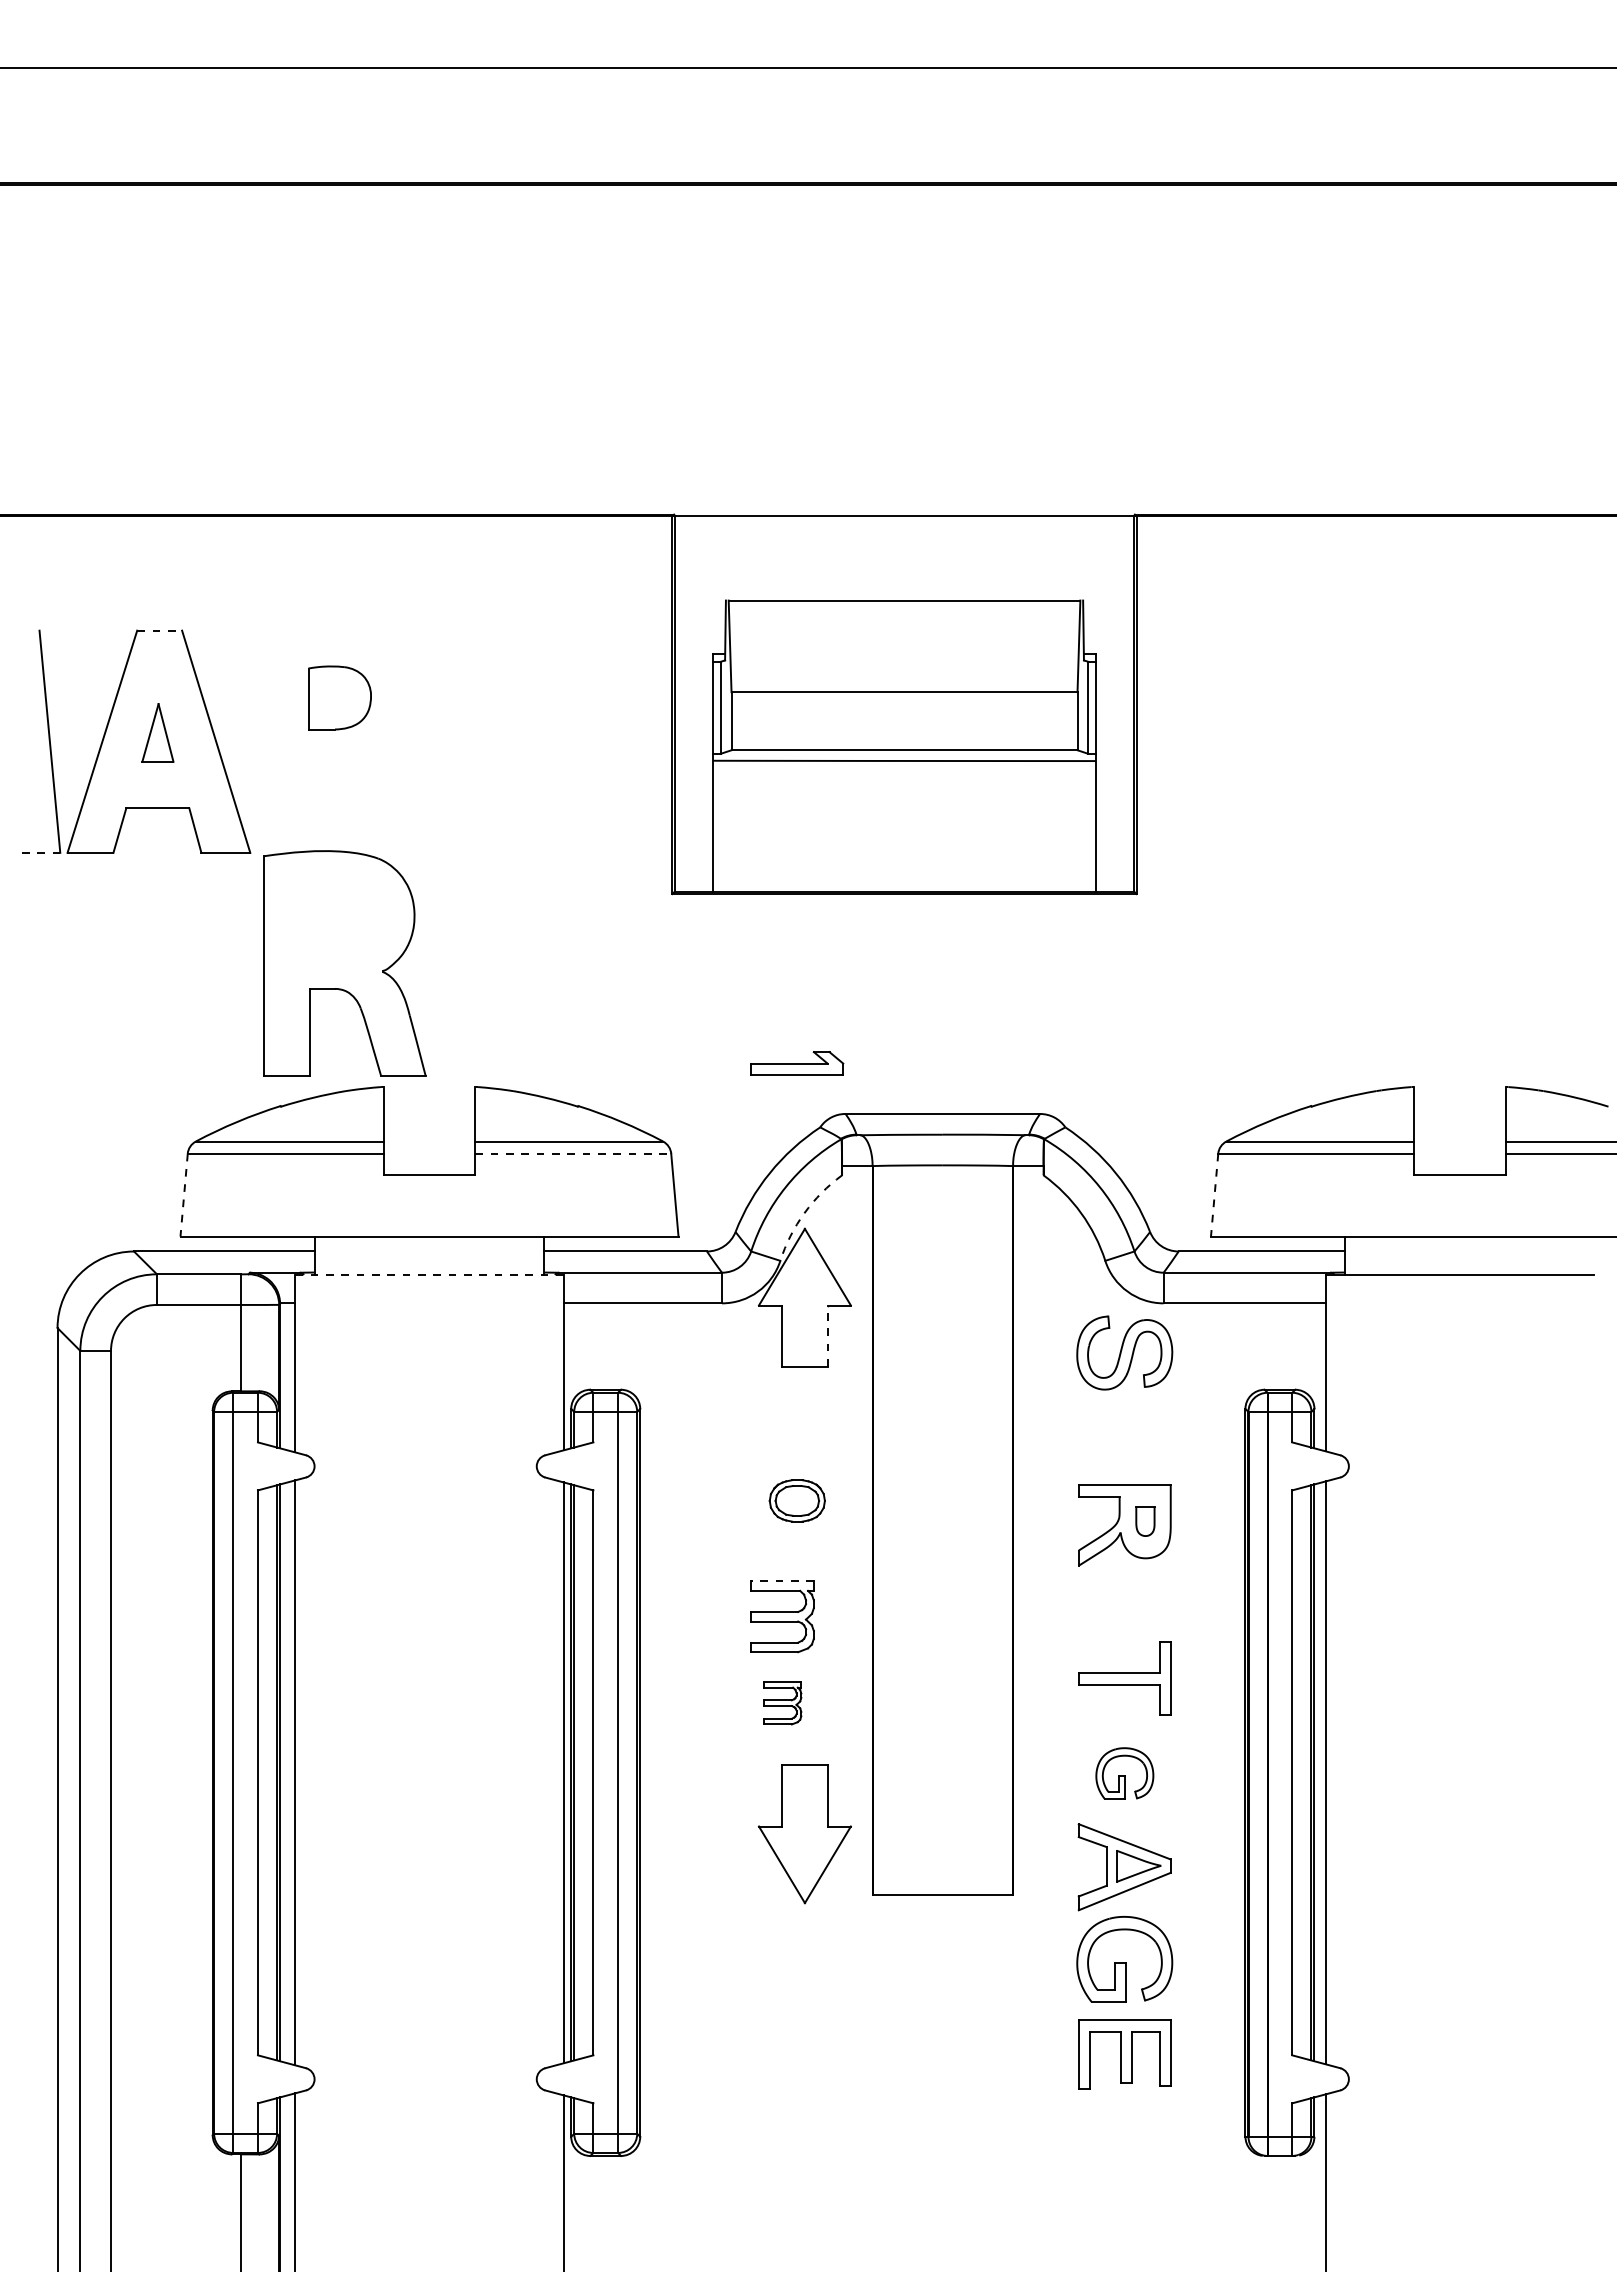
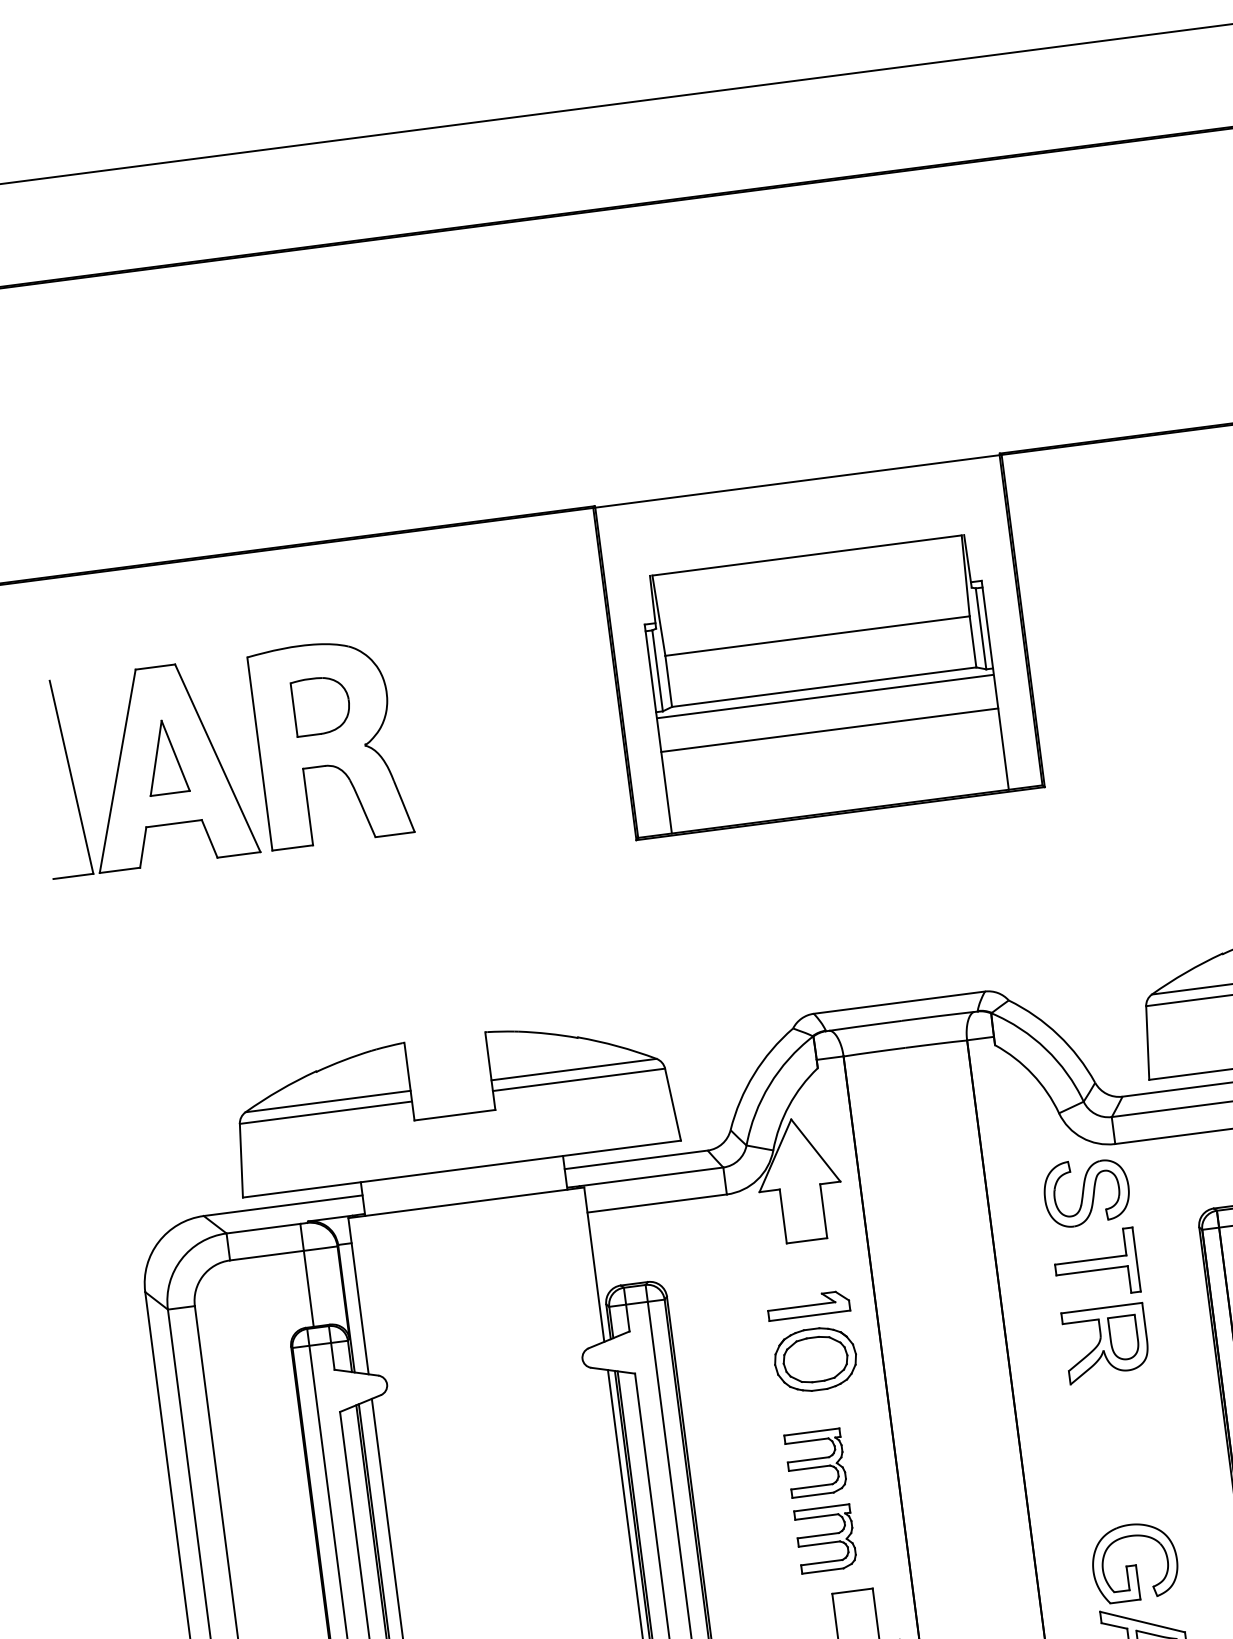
line: (160, 630) -> (156, 666), dashed -> solid
part: (157, 732) -> (165, 756), size x1.43
line: (904, 799) -> (829, 730), added
line: (37, 852) -> (73, 876), dashed -> solid
part: (344, 963) -> (330, 742), moved
part: (797, 1063) -> (808, 1305), moved
line: (573, 1153) -> (579, 1079), dashed -> solid
line: (184, 1195) -> (241, 1161), dashed -> solid
line: (1214, 1195) -> (1147, 1043), dashed -> solid
arc: (804, 1213) -> (789, 1106), dashed -> solid
line: (429, 1274) -> (466, 1202), dashed -> solid
line: (827, 1336) -> (823, 1211), dashed -> solid
part: (797, 1500) -> (815, 1359), size x1.67
part: (1145, 1521) -> (1124, 1337), size x1.67
line: (782, 1581) -> (811, 1432), dashed -> solid
part: (1124, 1678) -> (1095, 1264), moved
part: (782, 1703) -> (825, 1539), size x1.67
part: (1124, 1773) -> (1134, 1561), size x1.67

